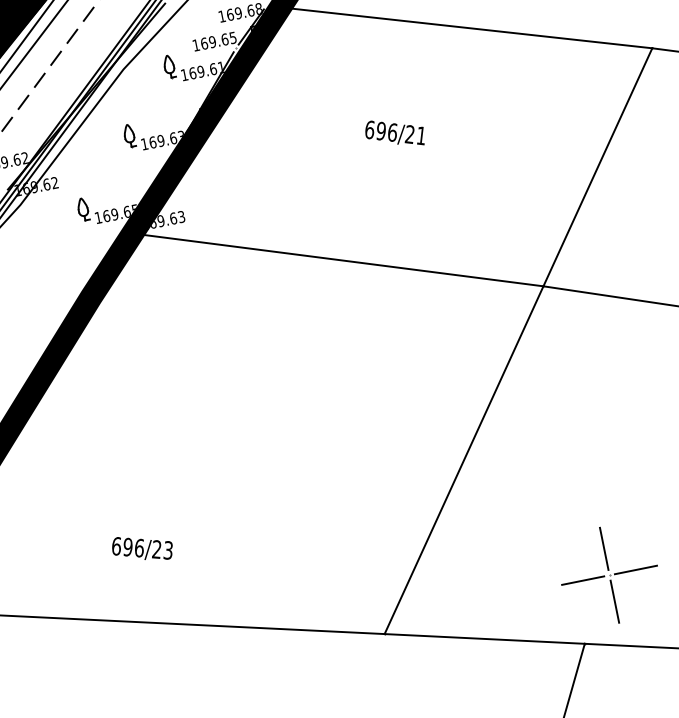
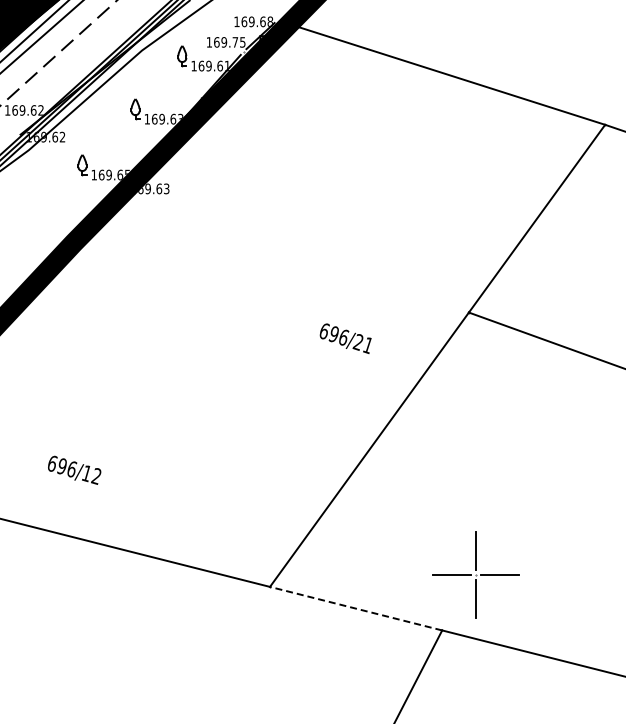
text: (225, 39) -> (235, 42), 169.65 -> 169.75
text: (394, 133) -> (345, 338), moved
line: (337, 259) -> (294, 253), removed
text: (162, 549) -> (91, 474), 696/23 -> 696/12
line: (485, 638) -> (356, 608), solid -> dashed

